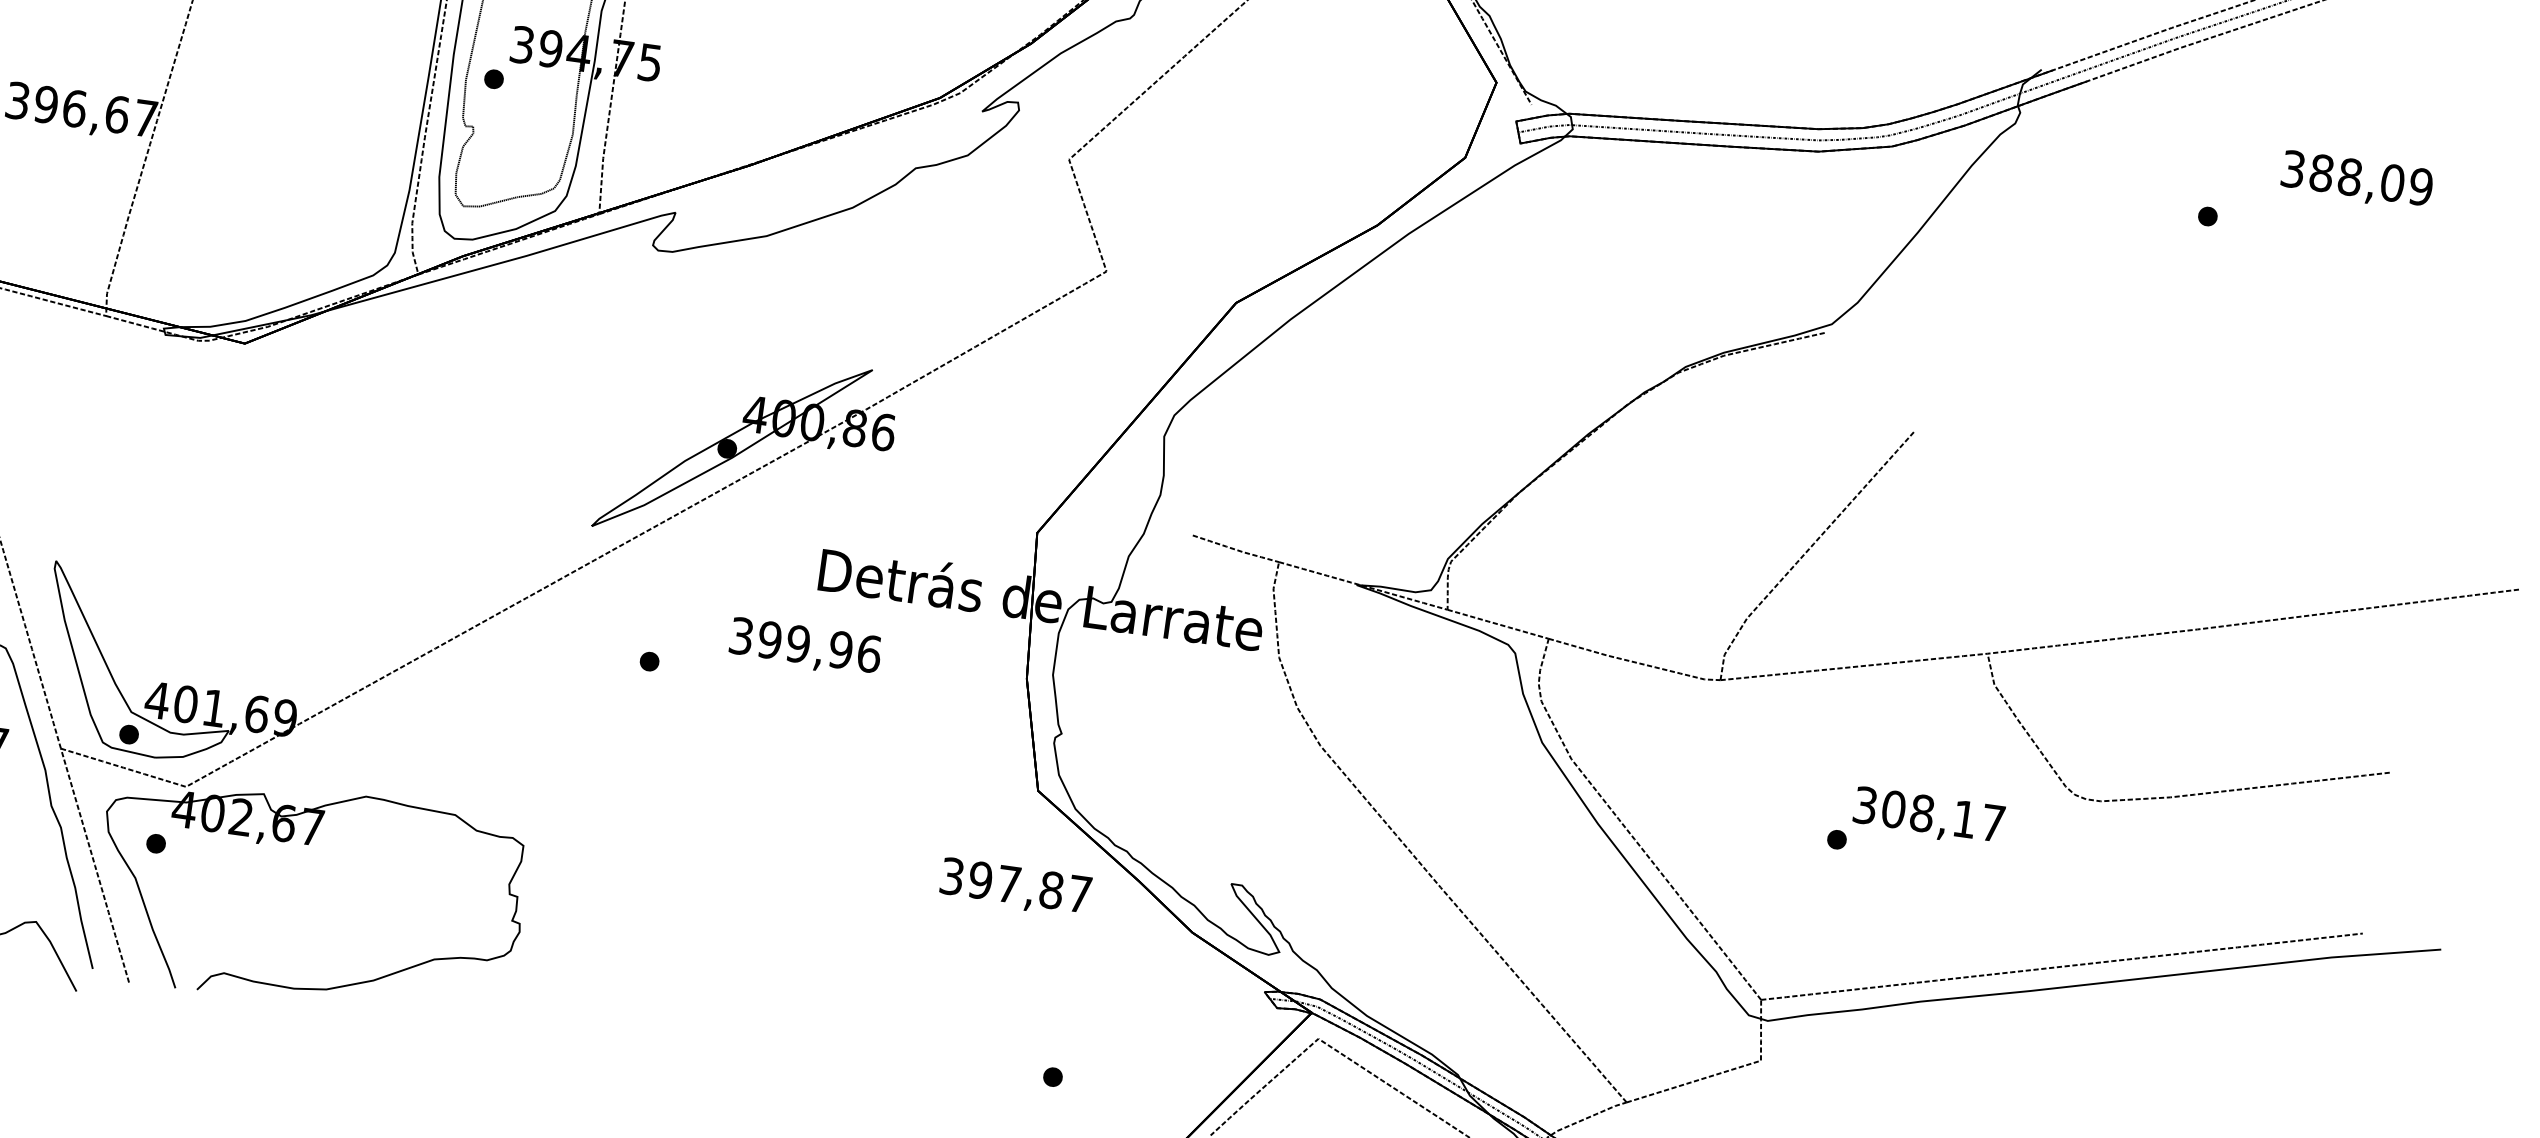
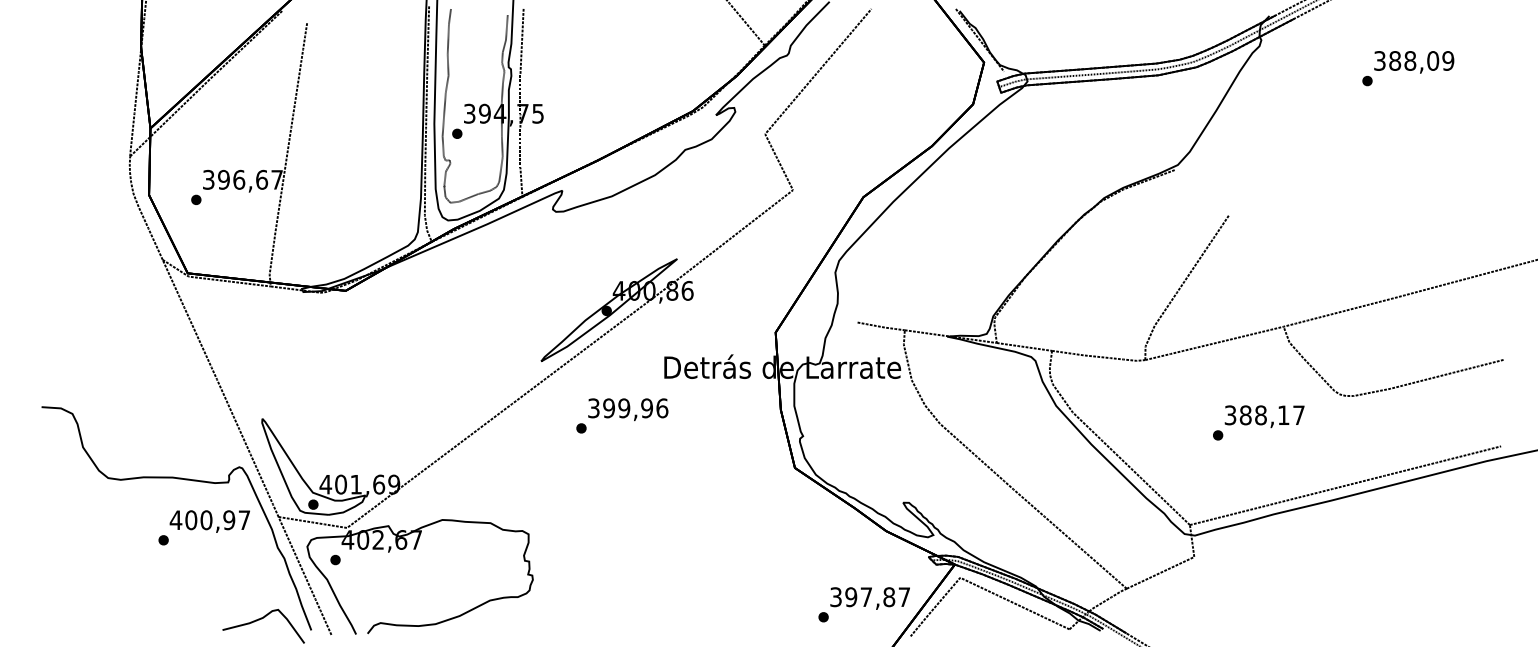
text: (2357, 181) -> (1414, 62), moved
text: (805, 647) -> (628, 409), moved
text: (1893, 809) -> (1245, 415), 308,17 -> 388,17
text: (1014, 887) -> (869, 598), moved

